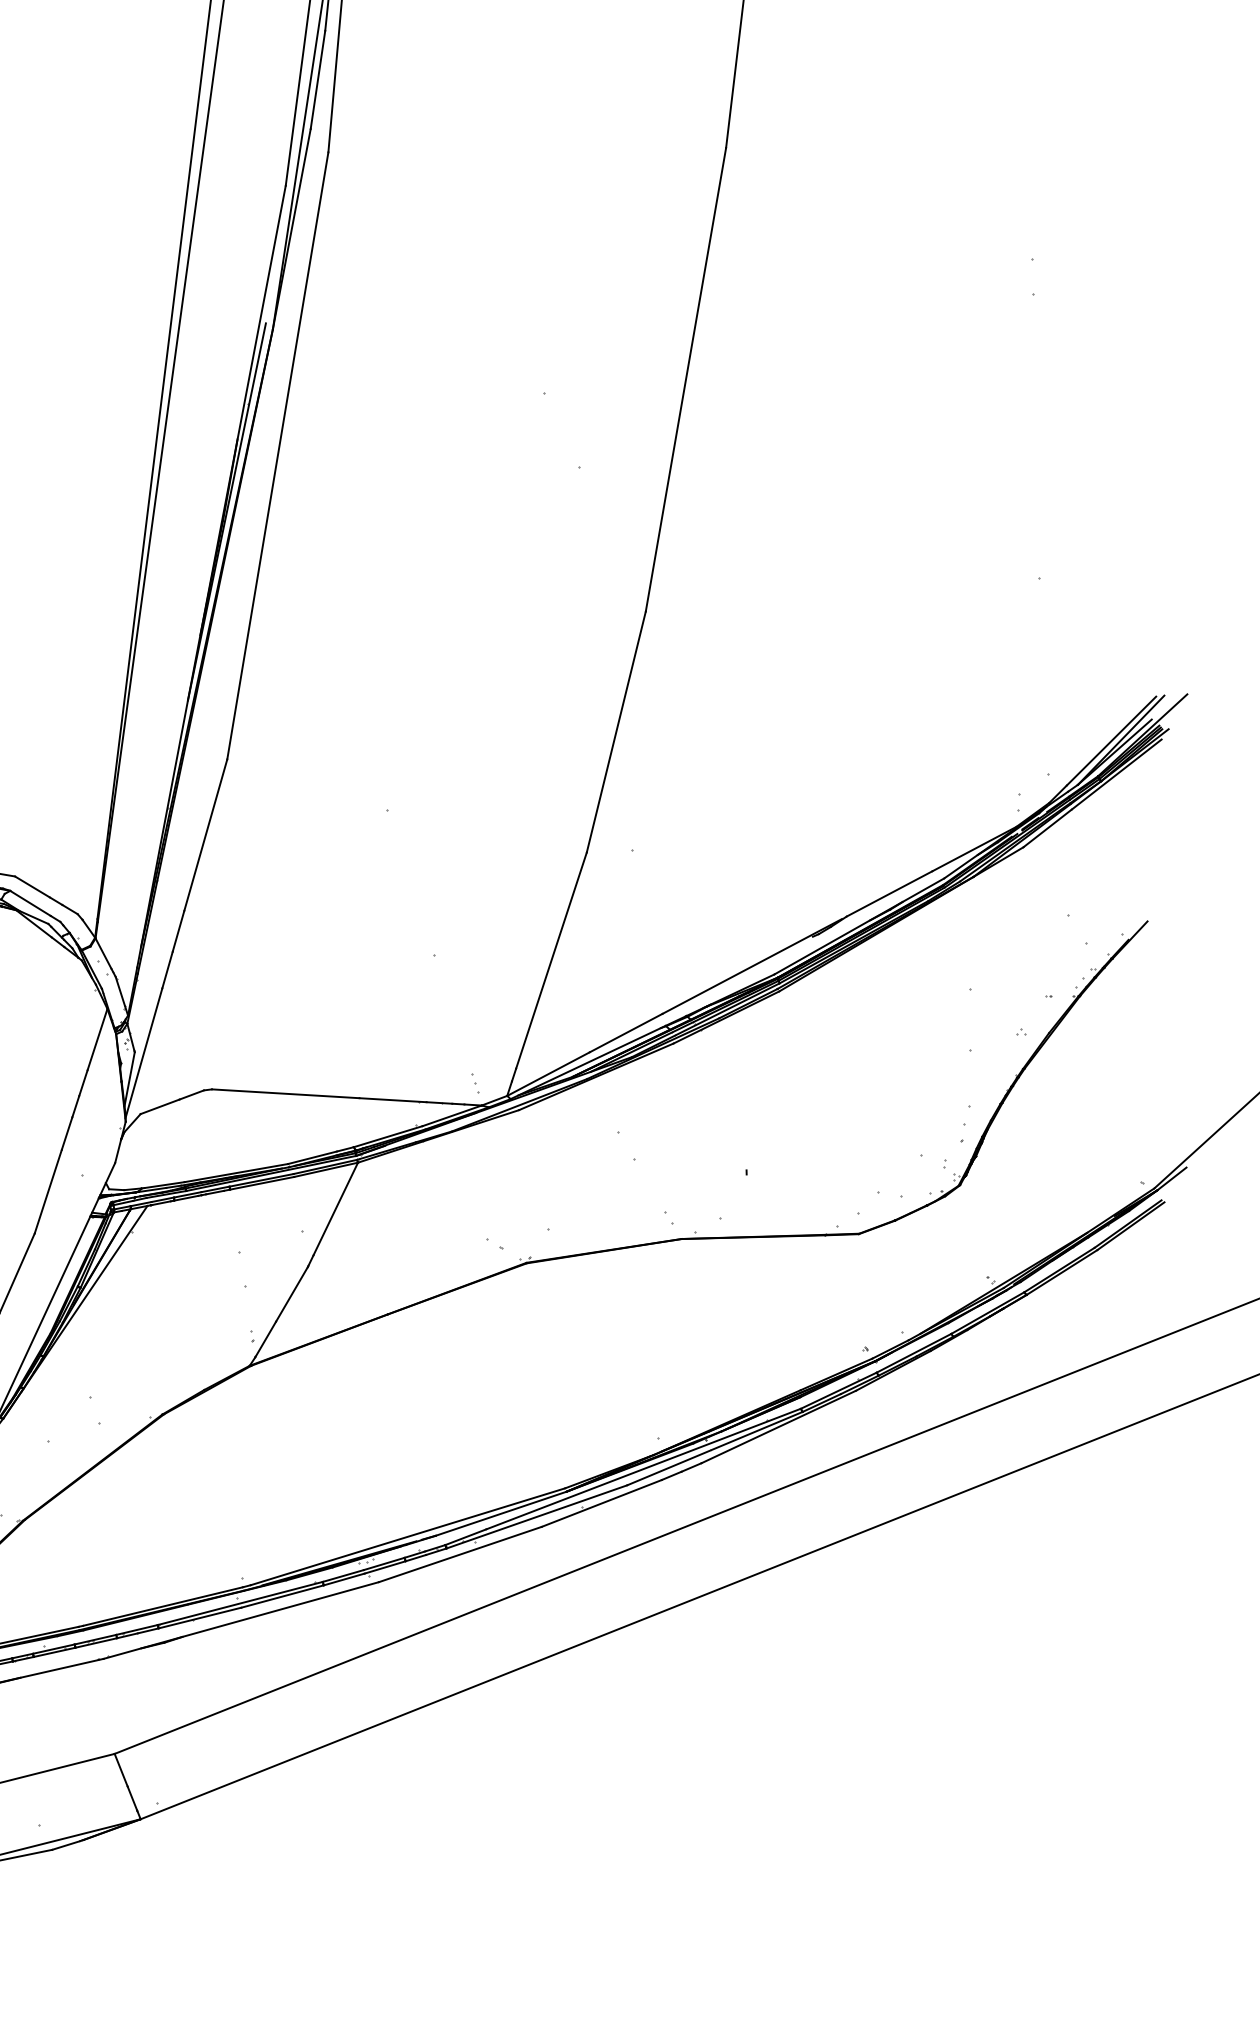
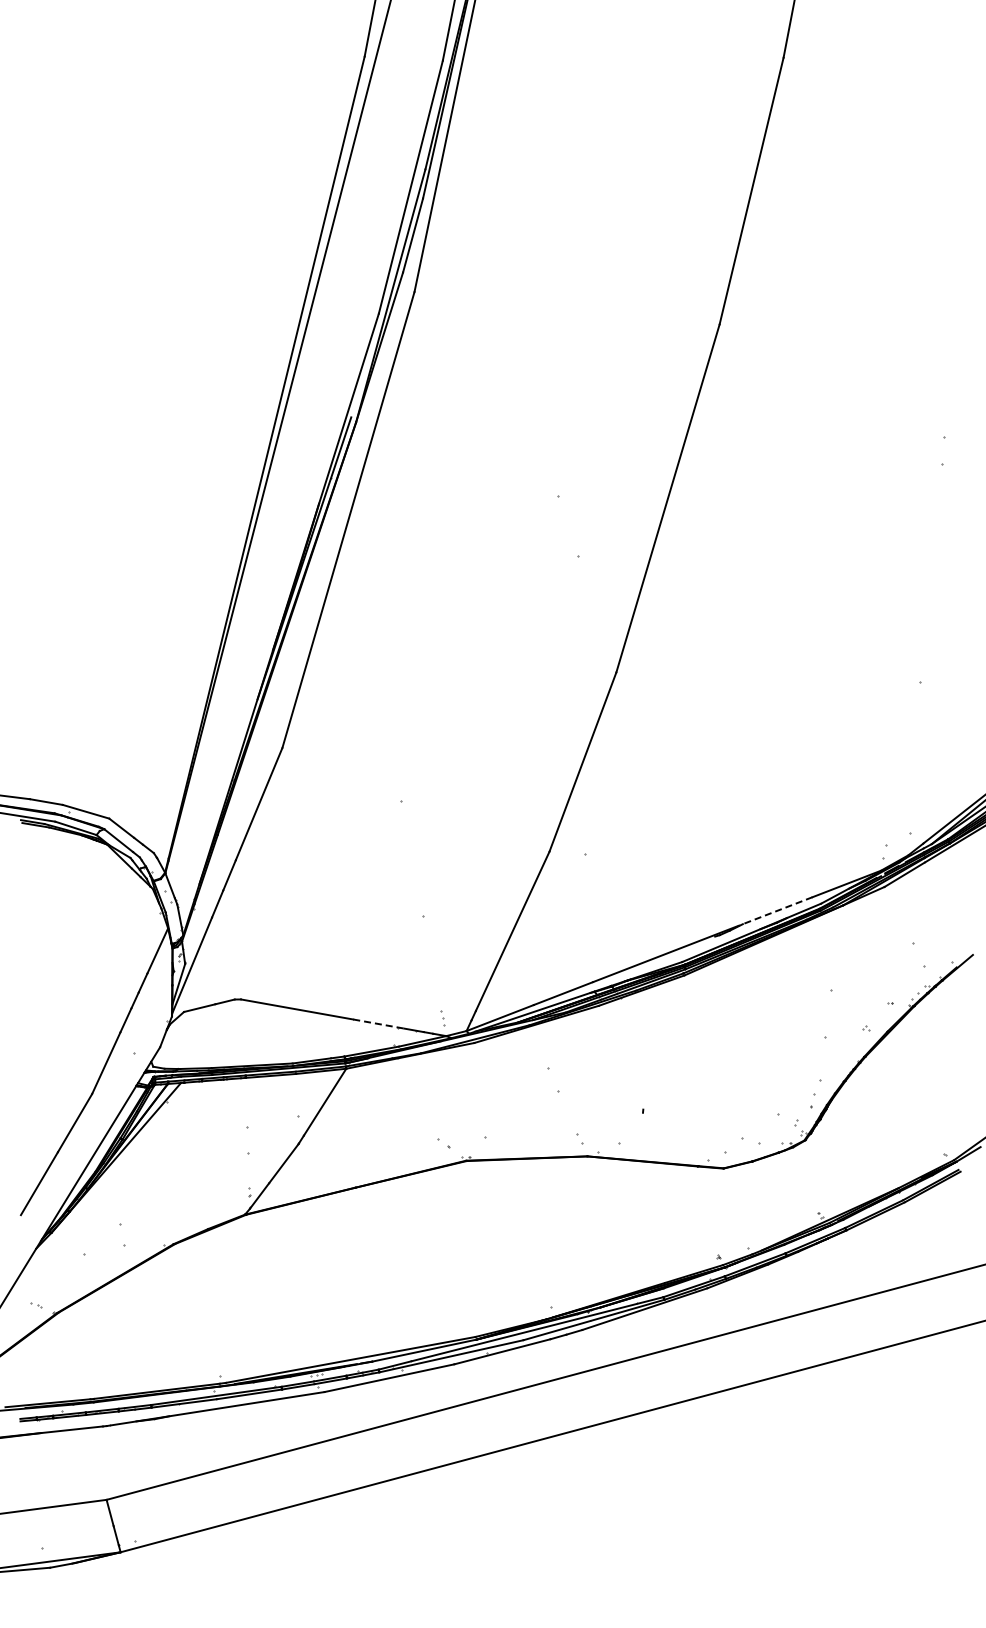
line: (889, 893) -> (777, 910), solid -> dashed
line: (392, 1100) -> (378, 1024), solid -> dashed

